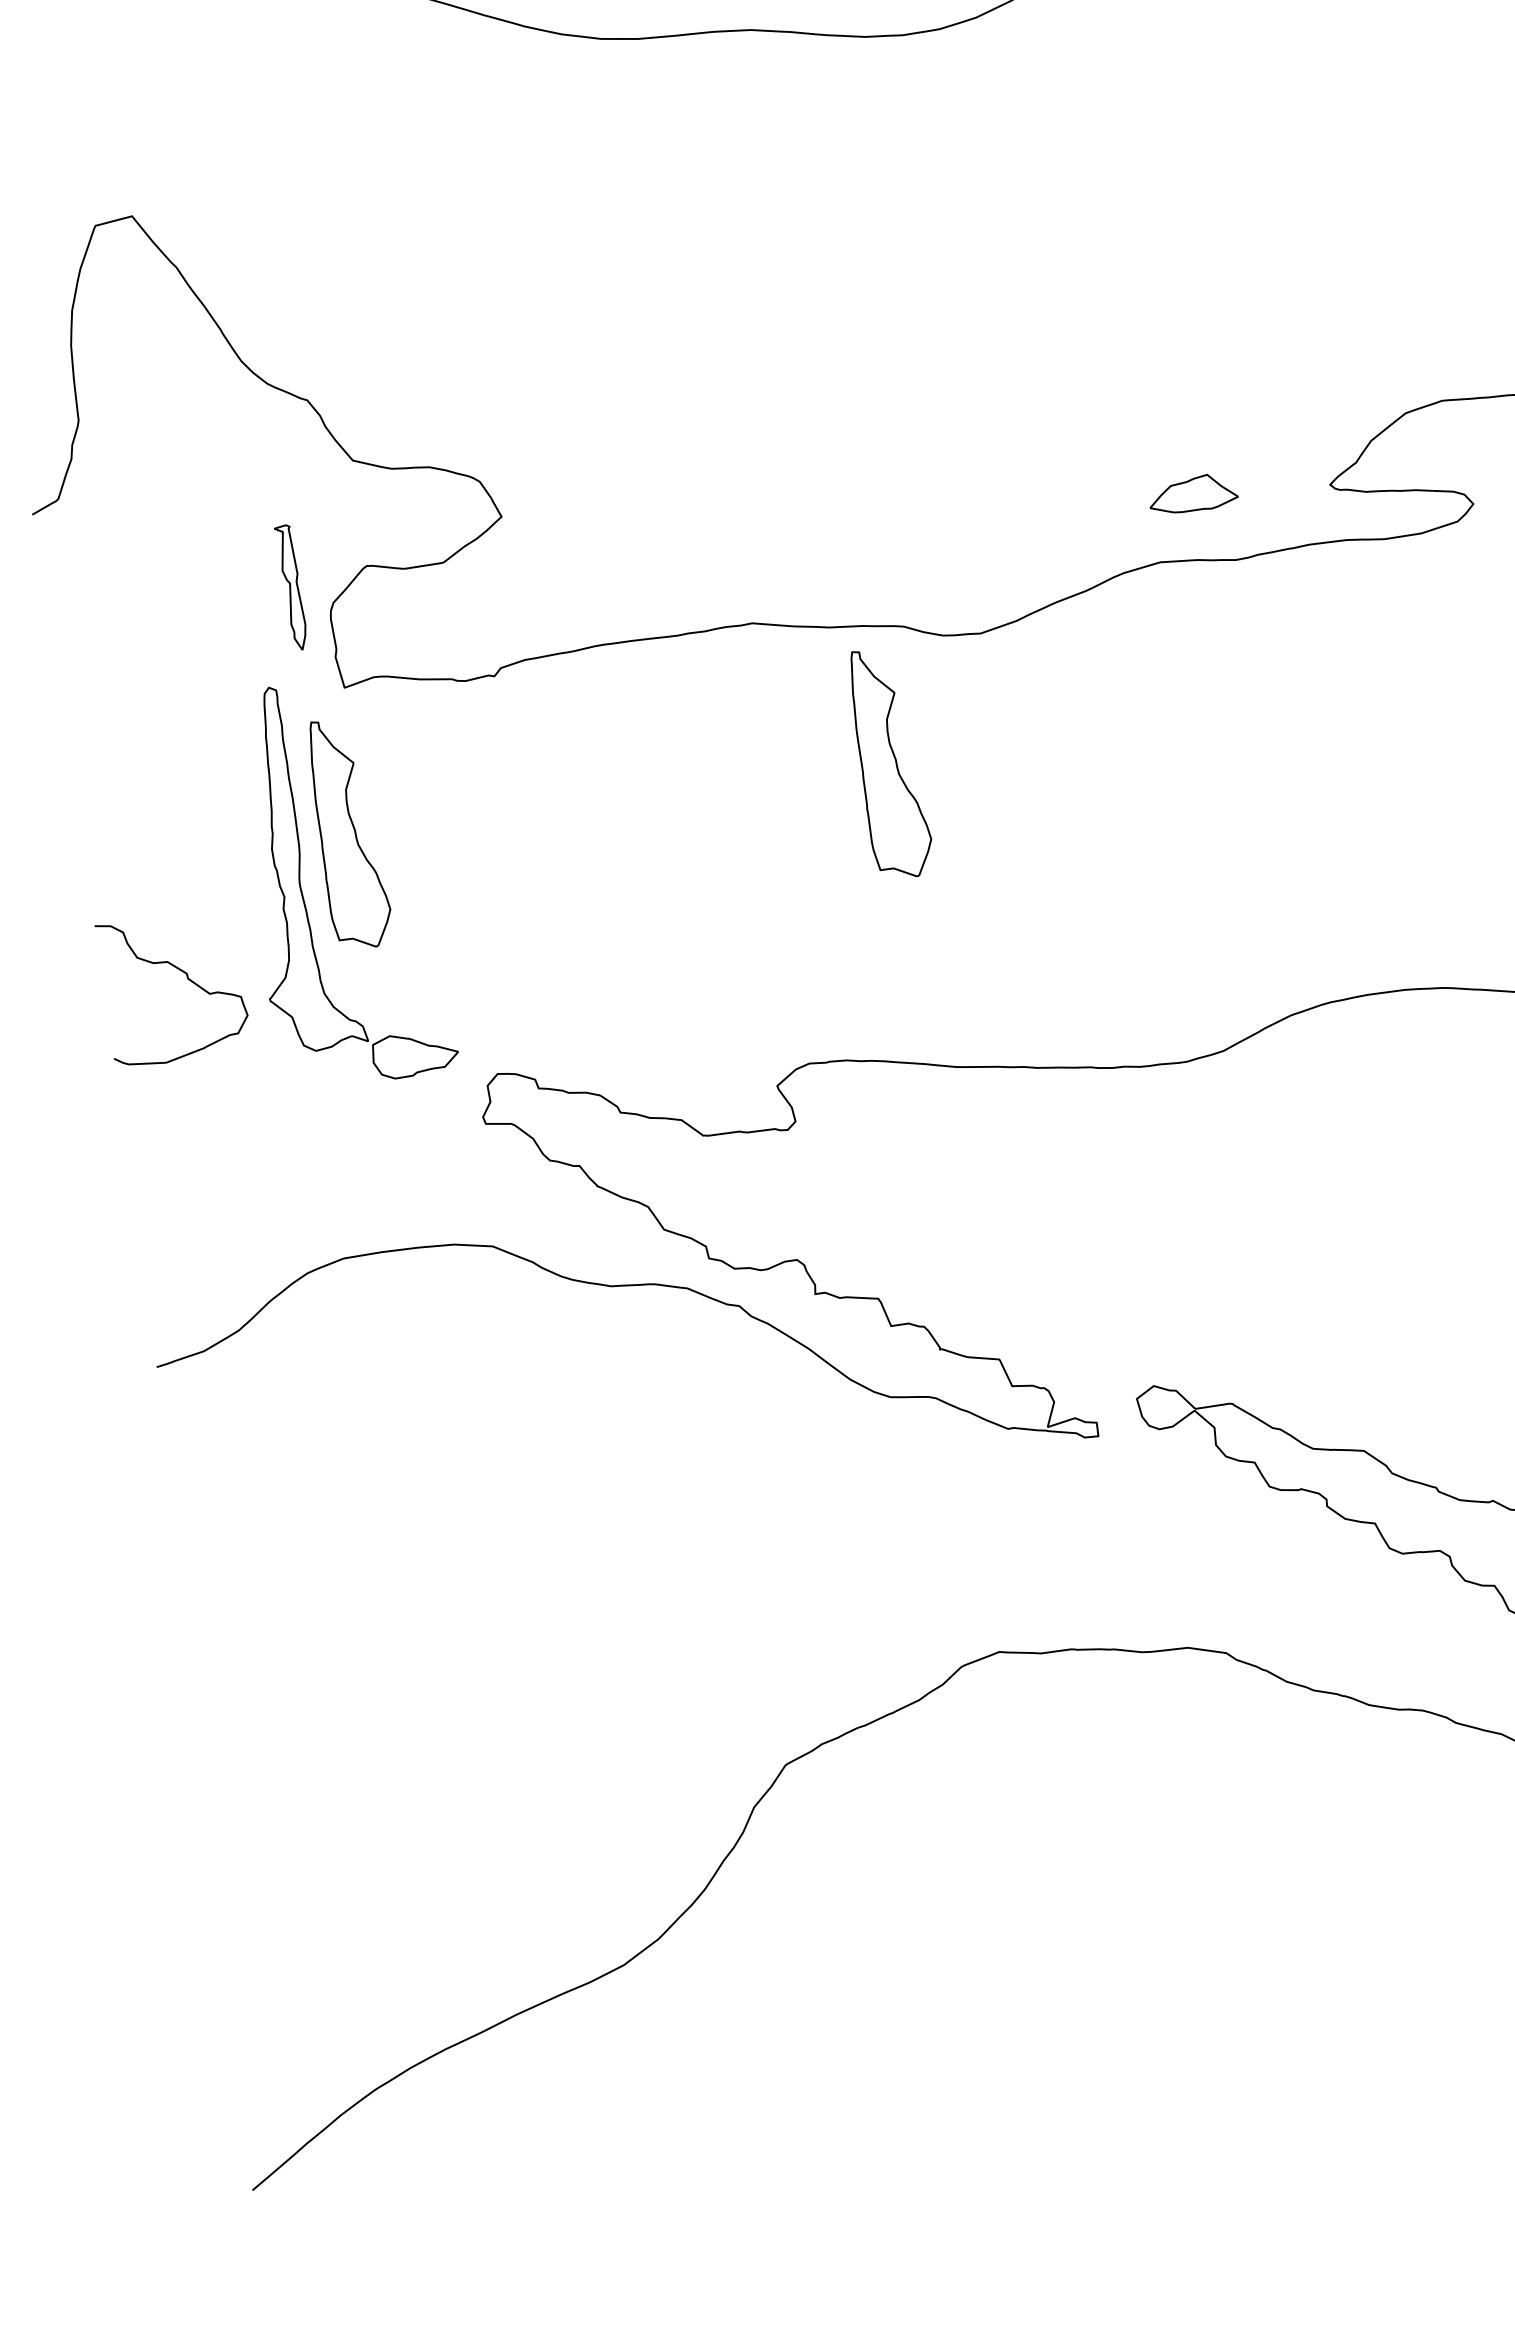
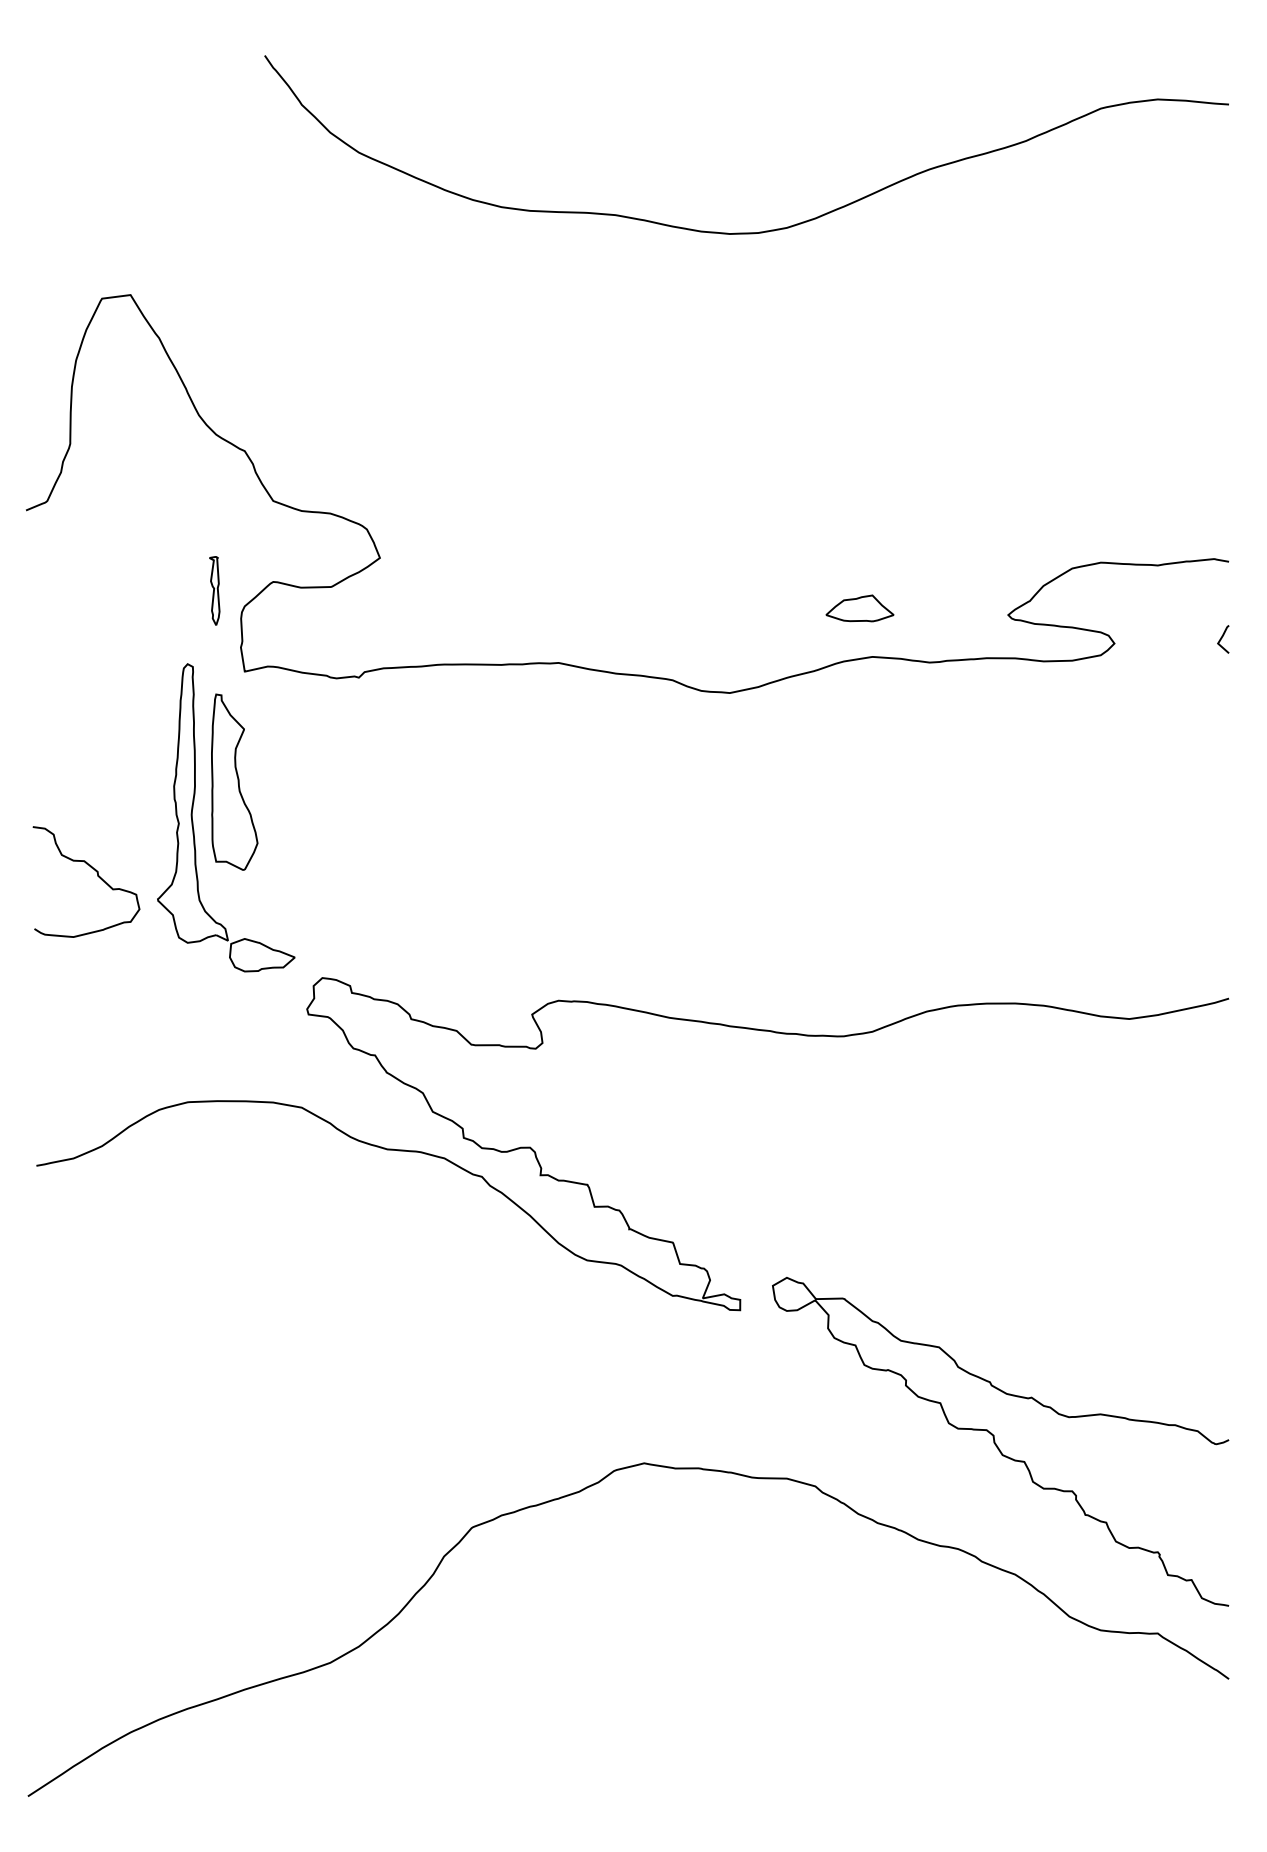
part: (1192, 493) -> (859, 608), moved
part: (291, 587) -> (214, 590), size x0.71
part: (890, 762) -> (649, 781), removed

